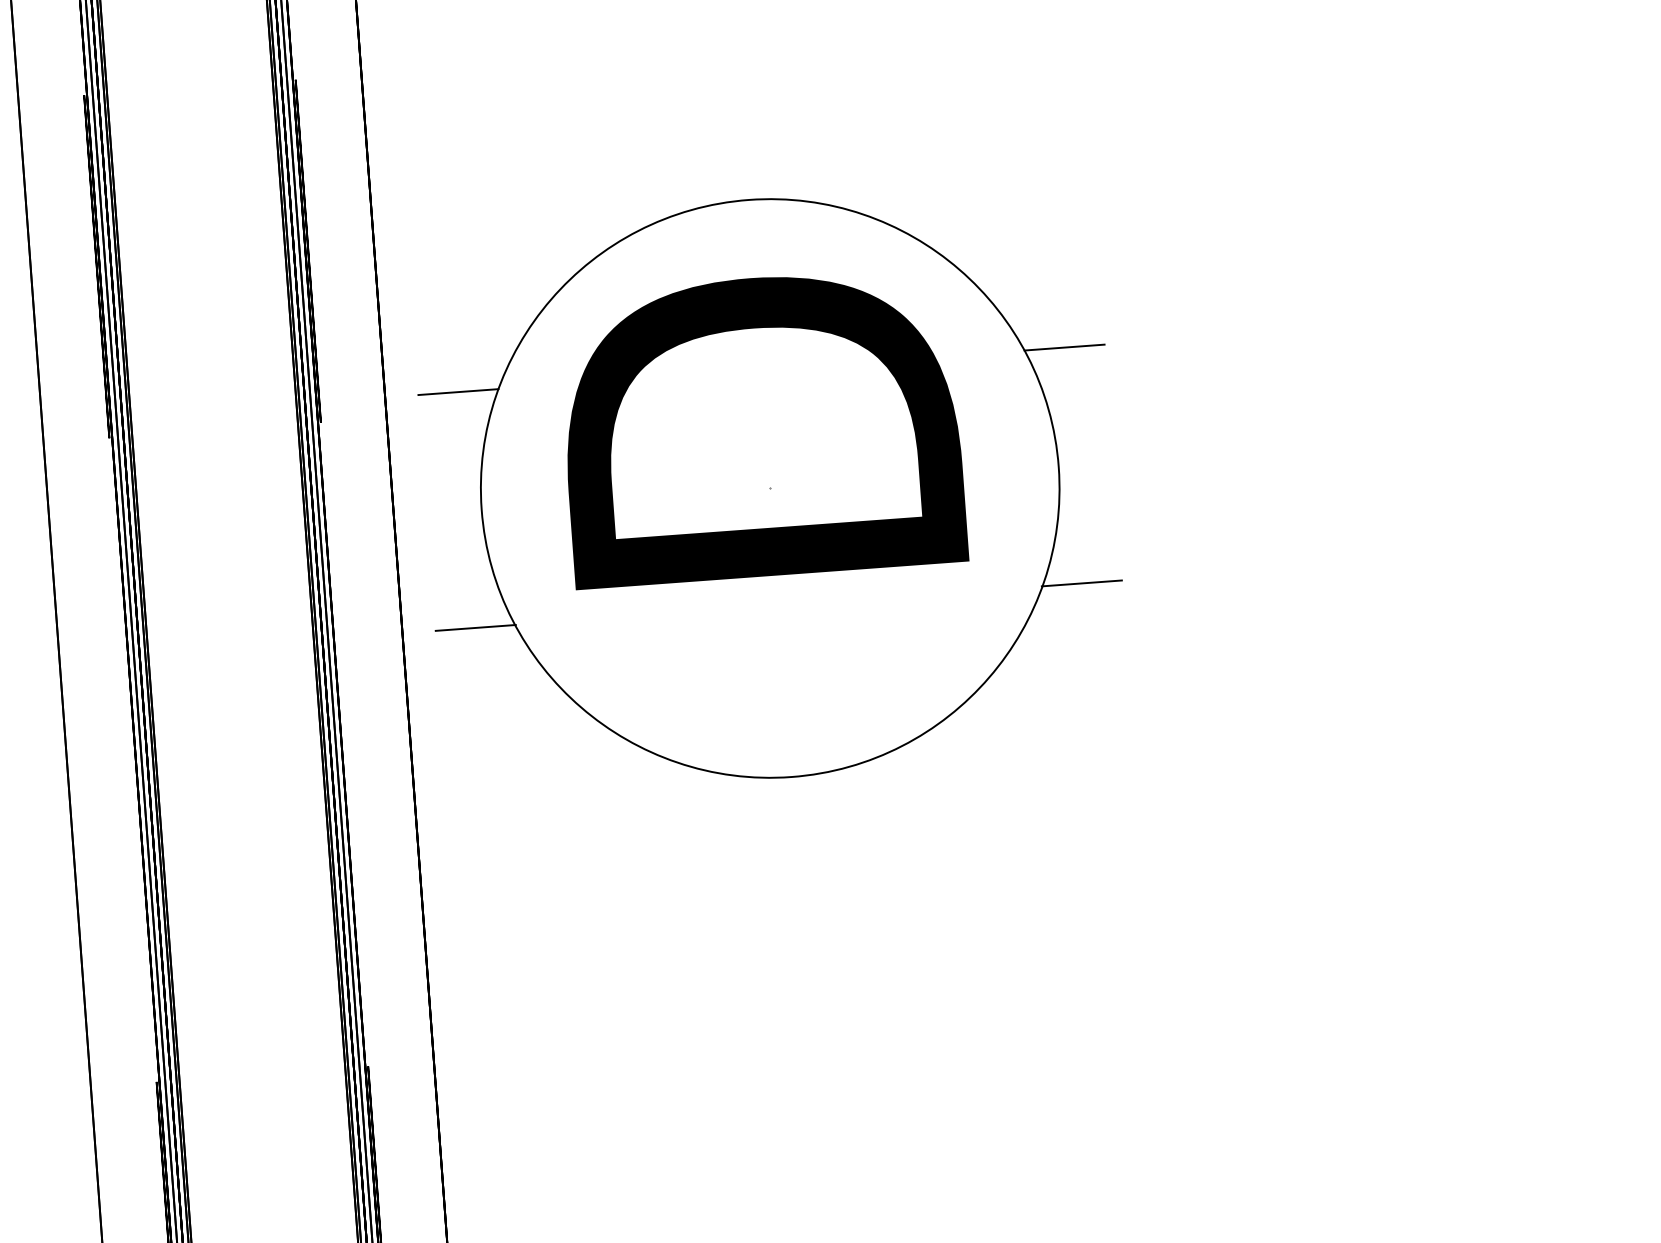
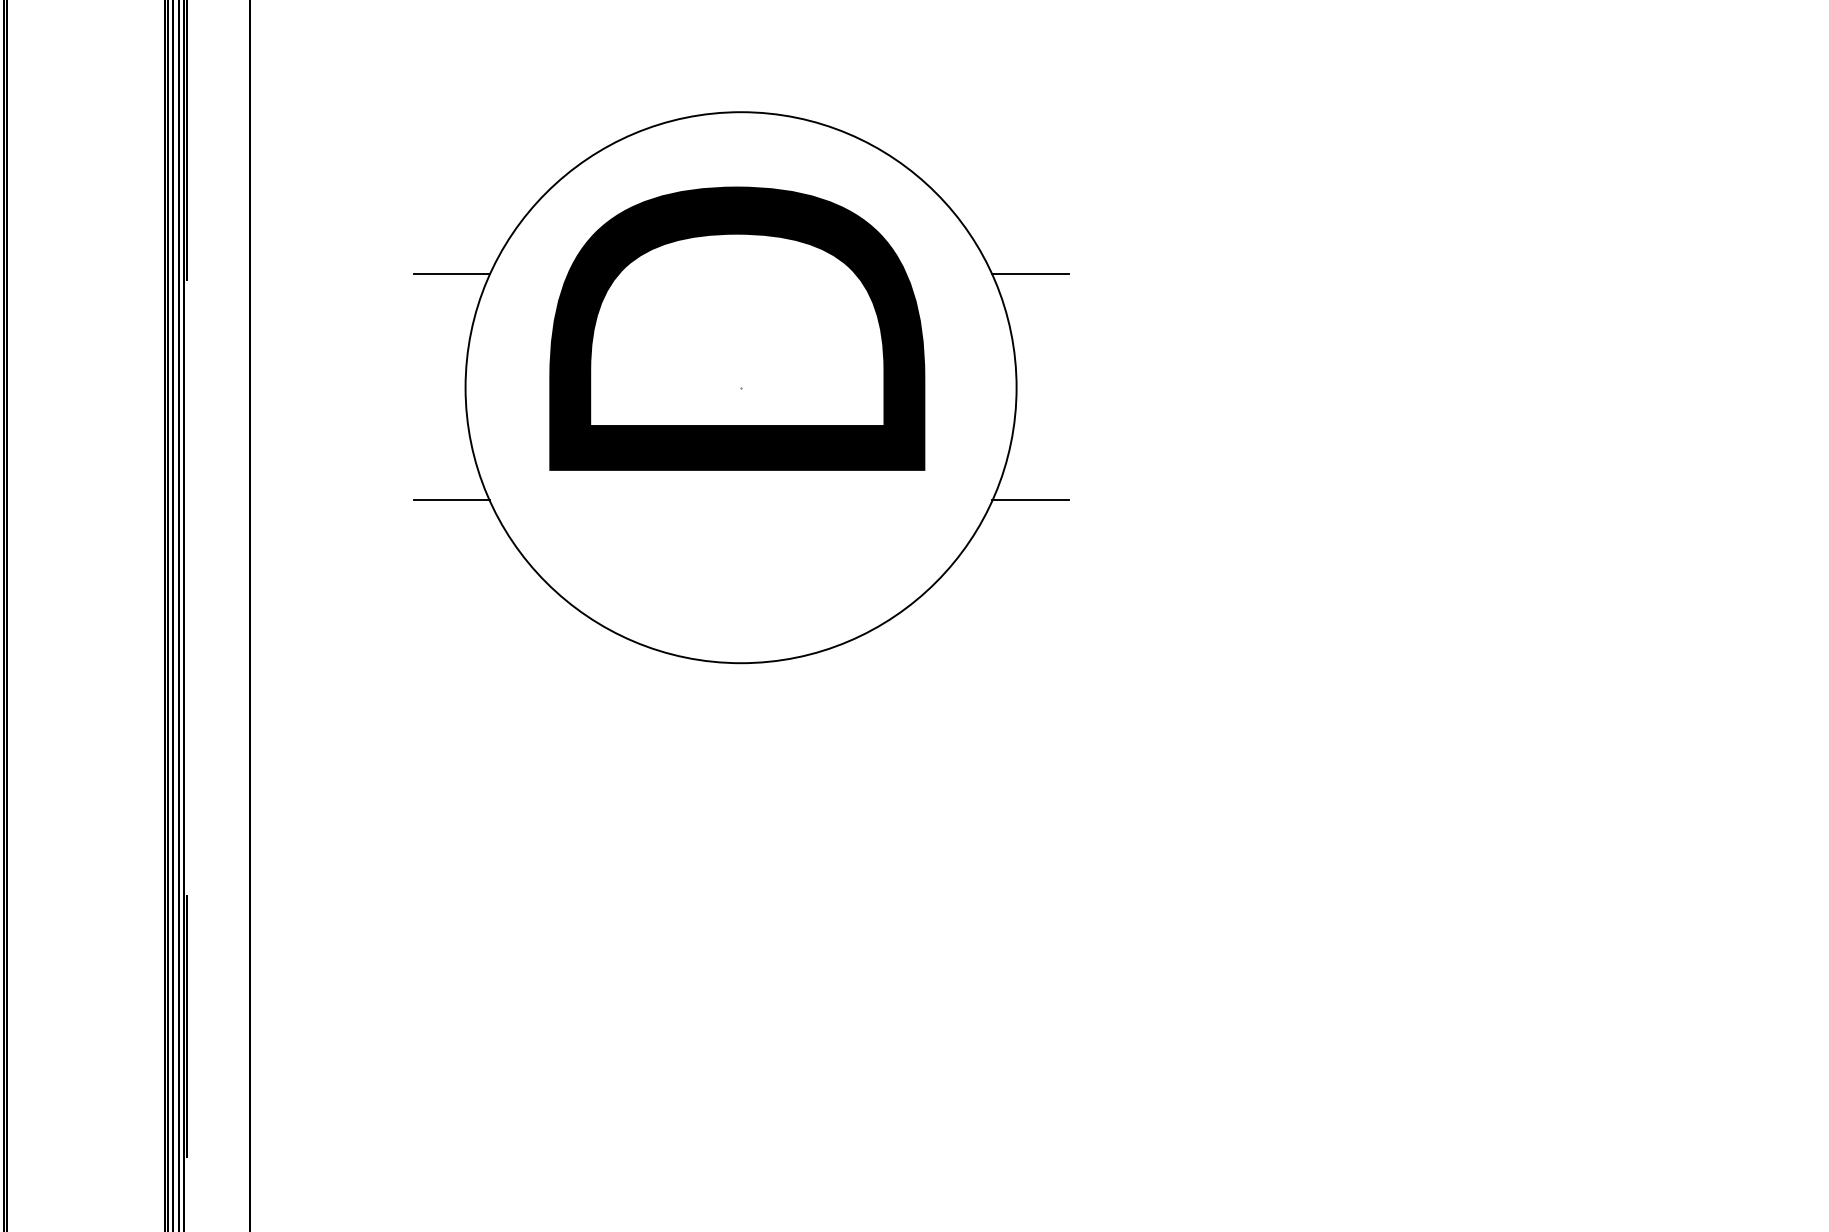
part: (770, 488) -> (741, 387), moved

